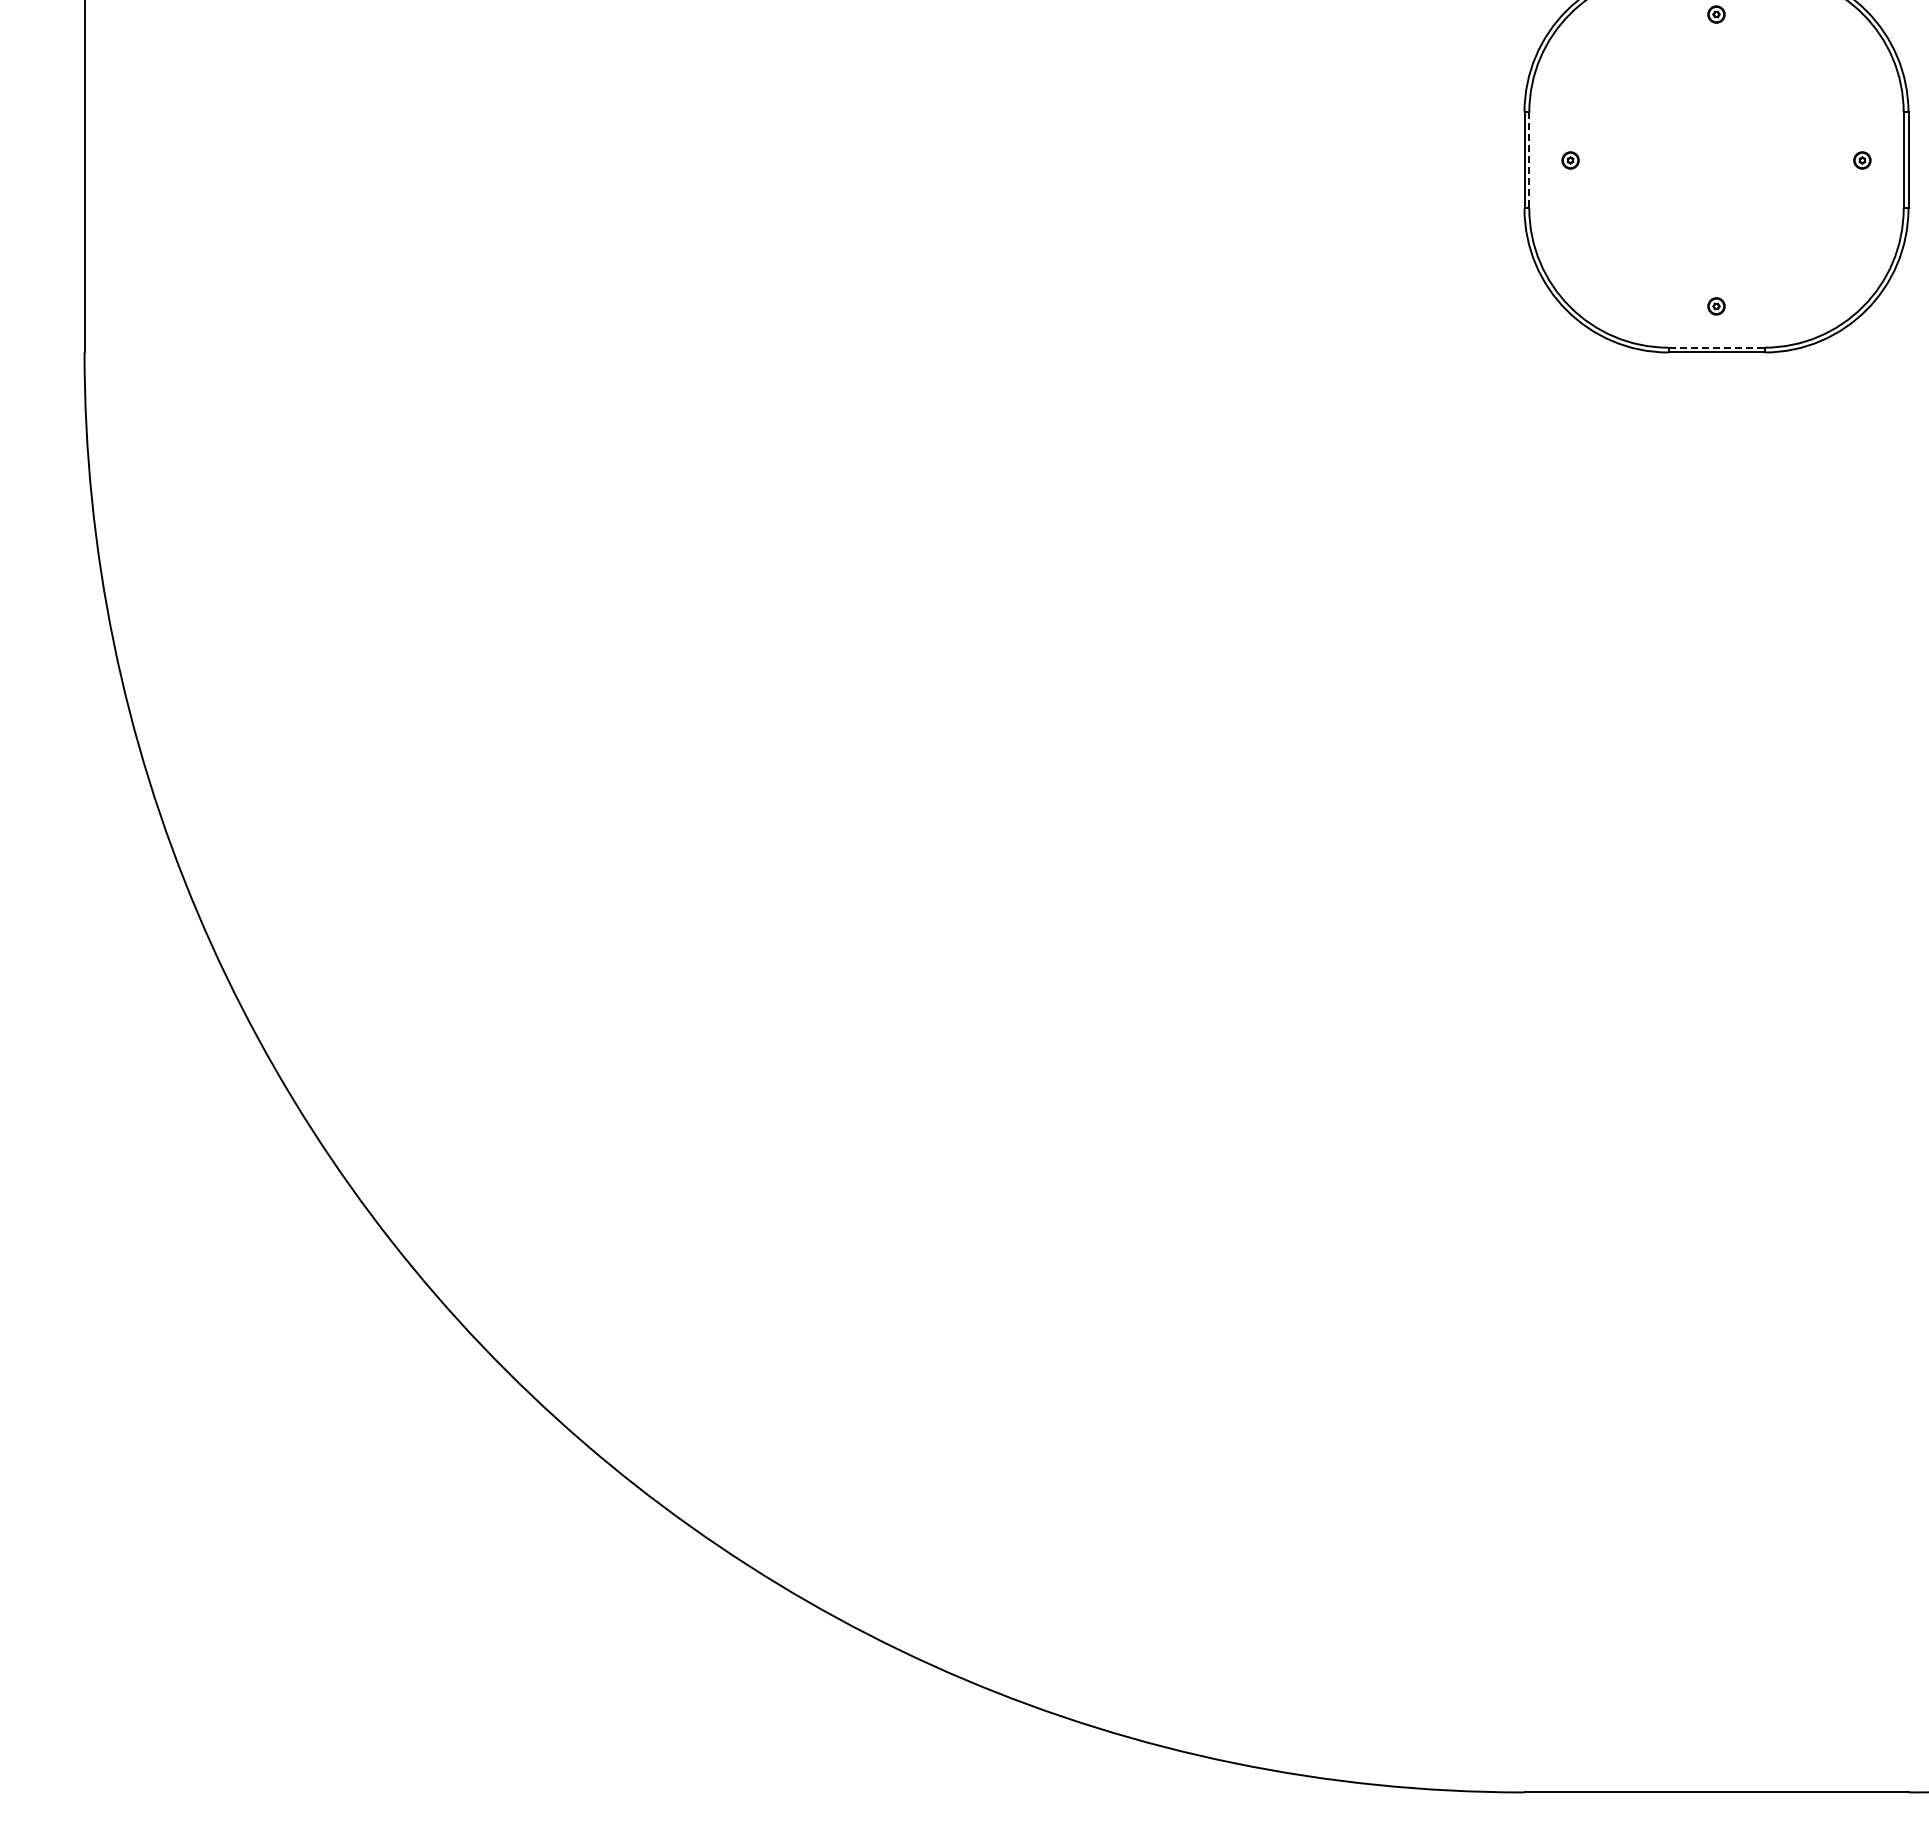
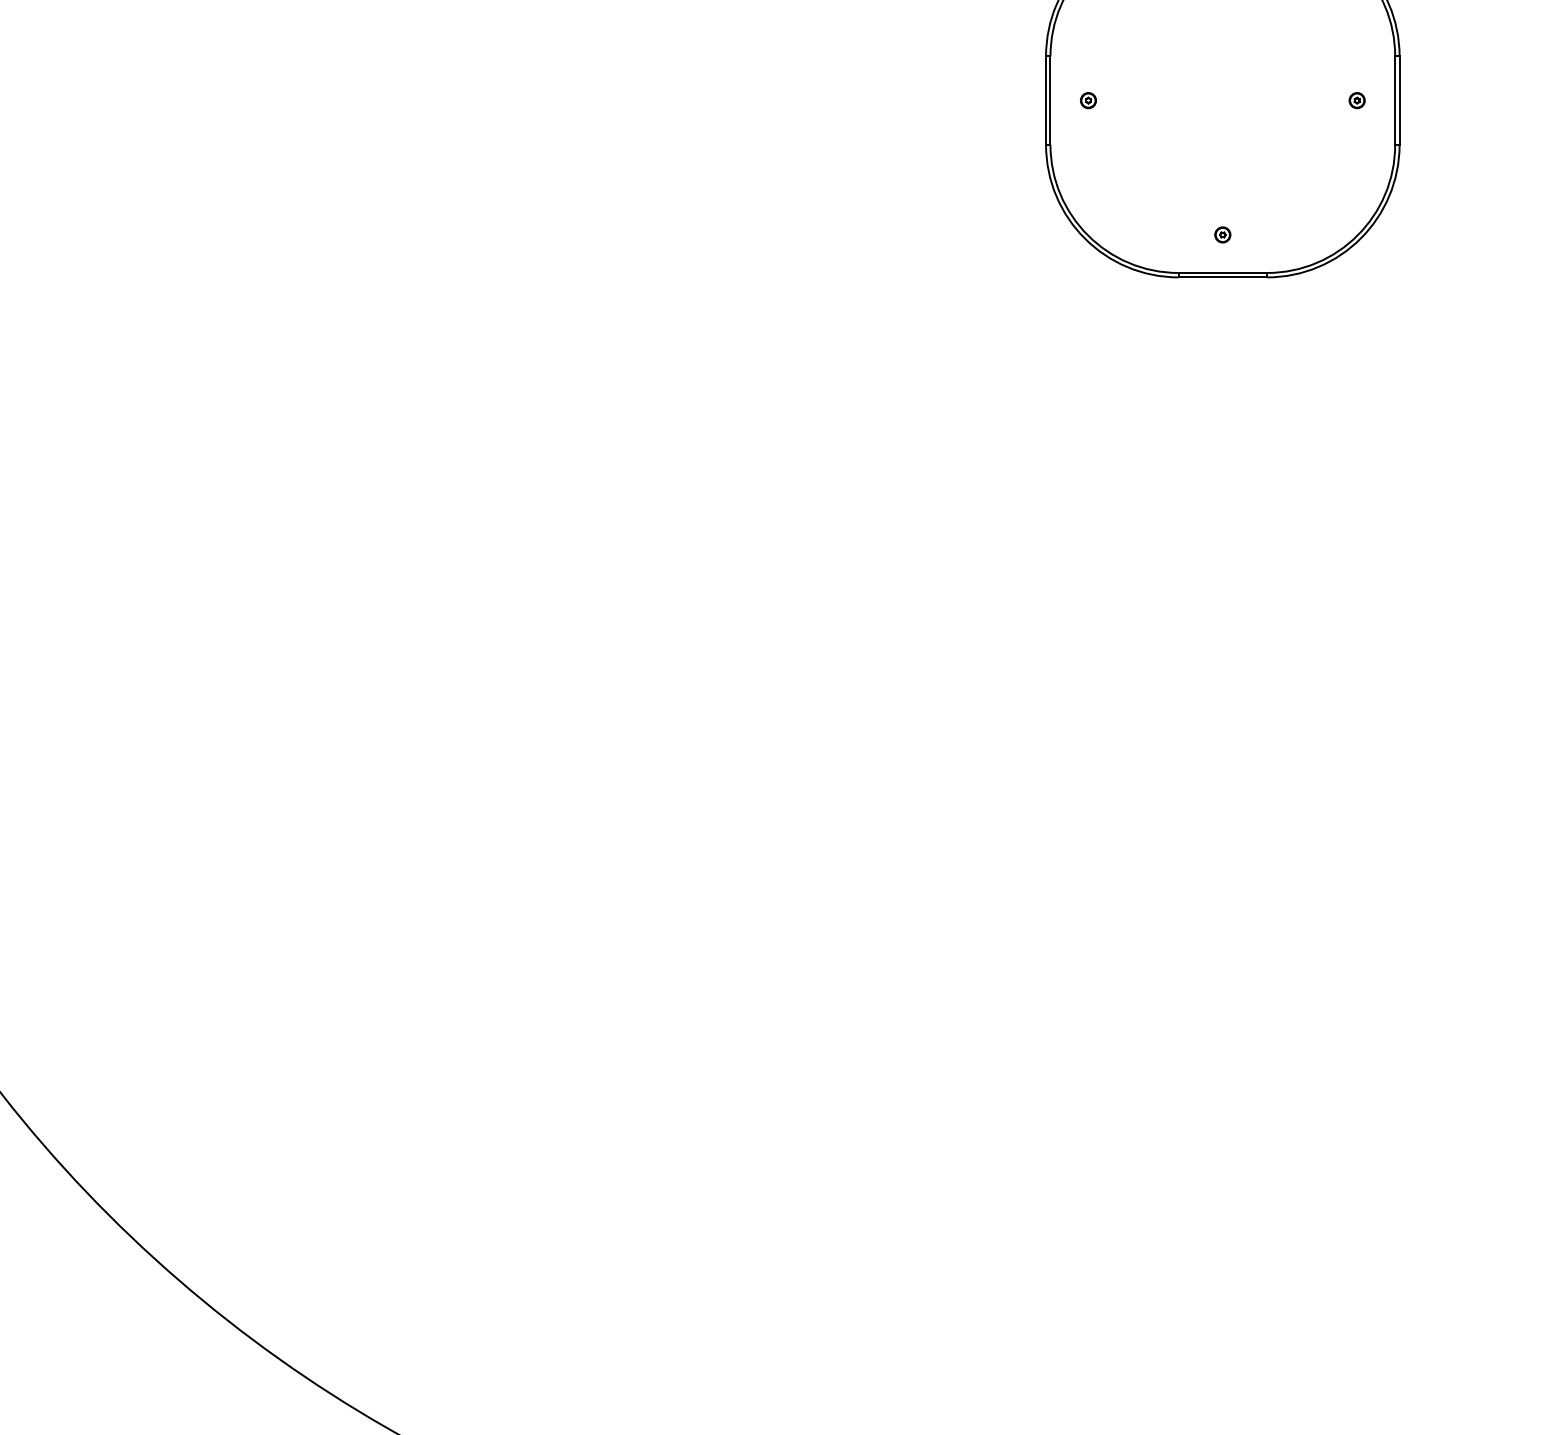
line: (1529, 160) -> (1050, 100), dashed -> solid
line: (1716, 347) -> (1222, 272), dashed -> solid

